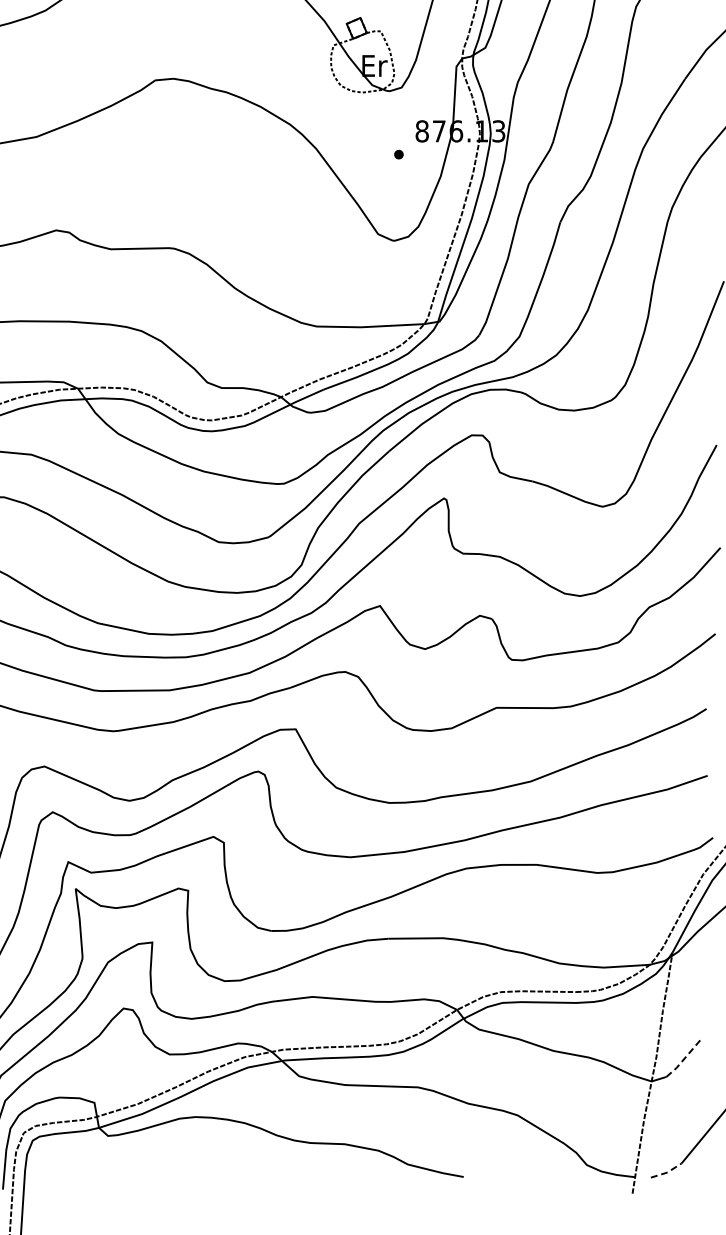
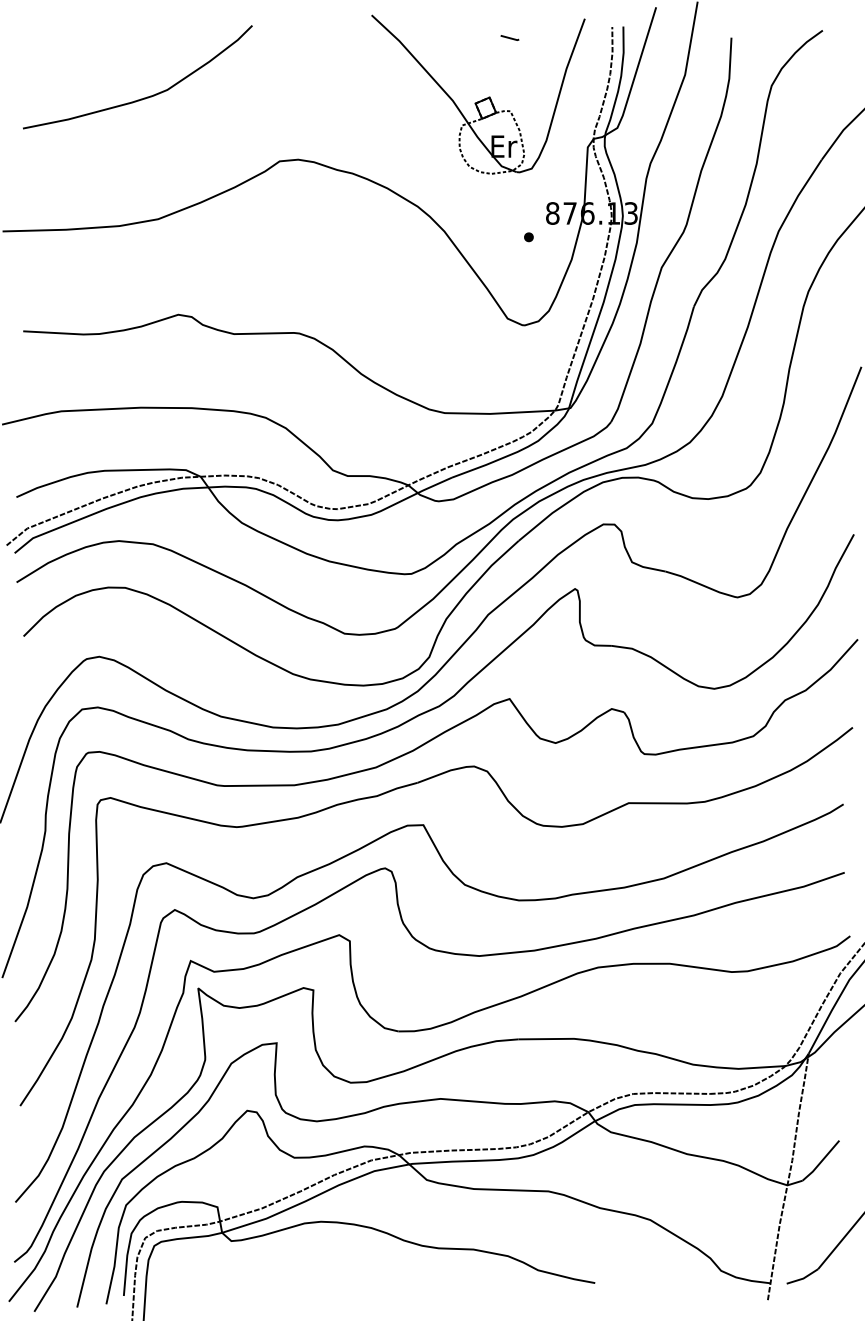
line: (684, 1058) -> (821, 1161), dashed -> solid
line: (667, 1172) -> (803, 1278), dashed -> solid

